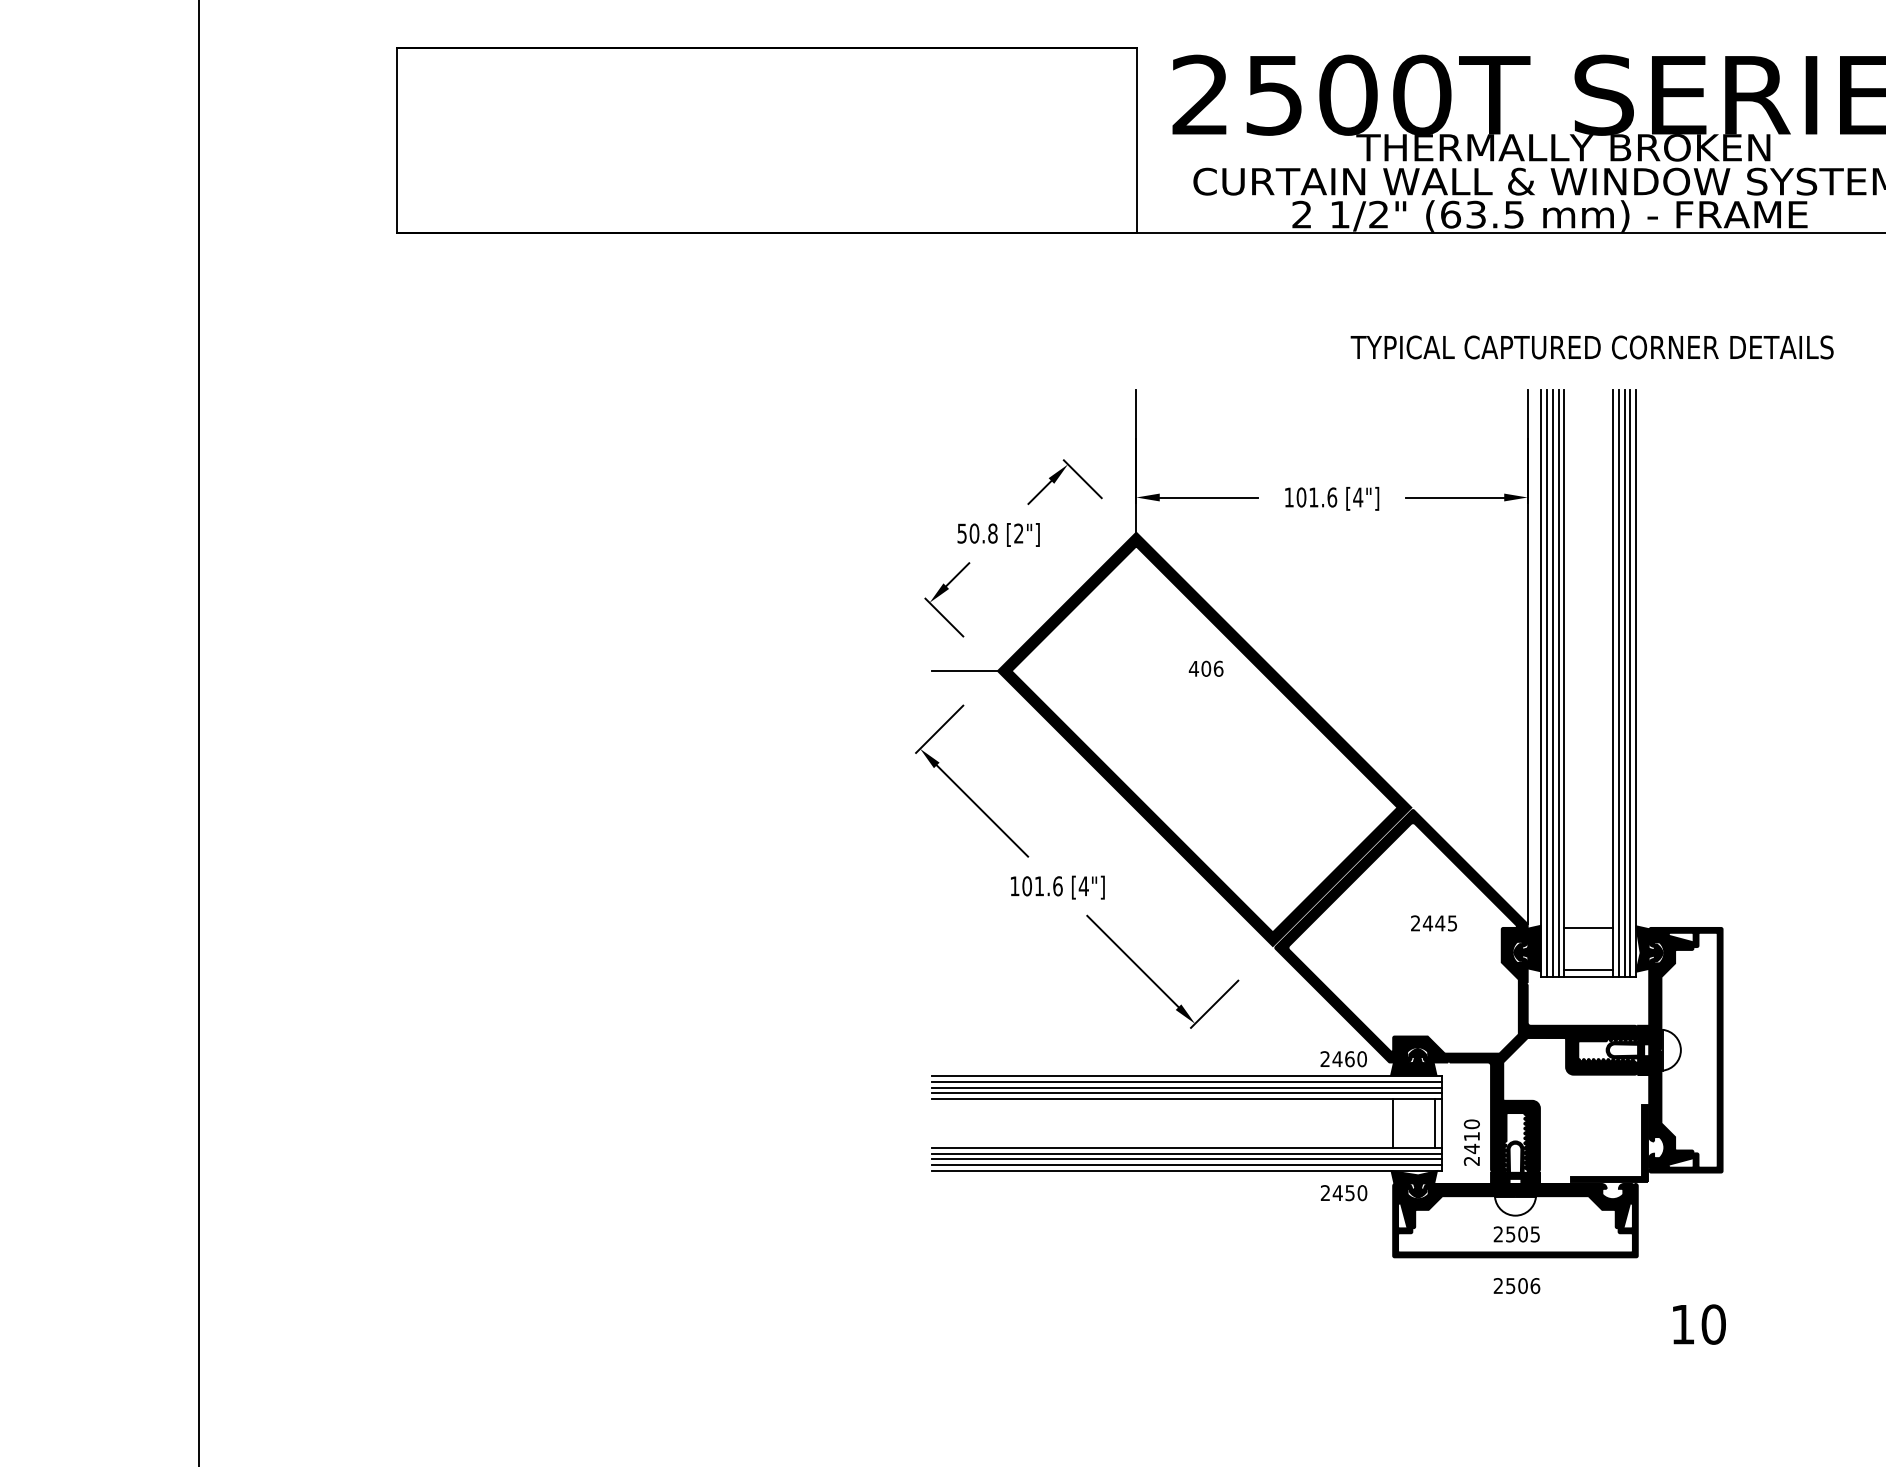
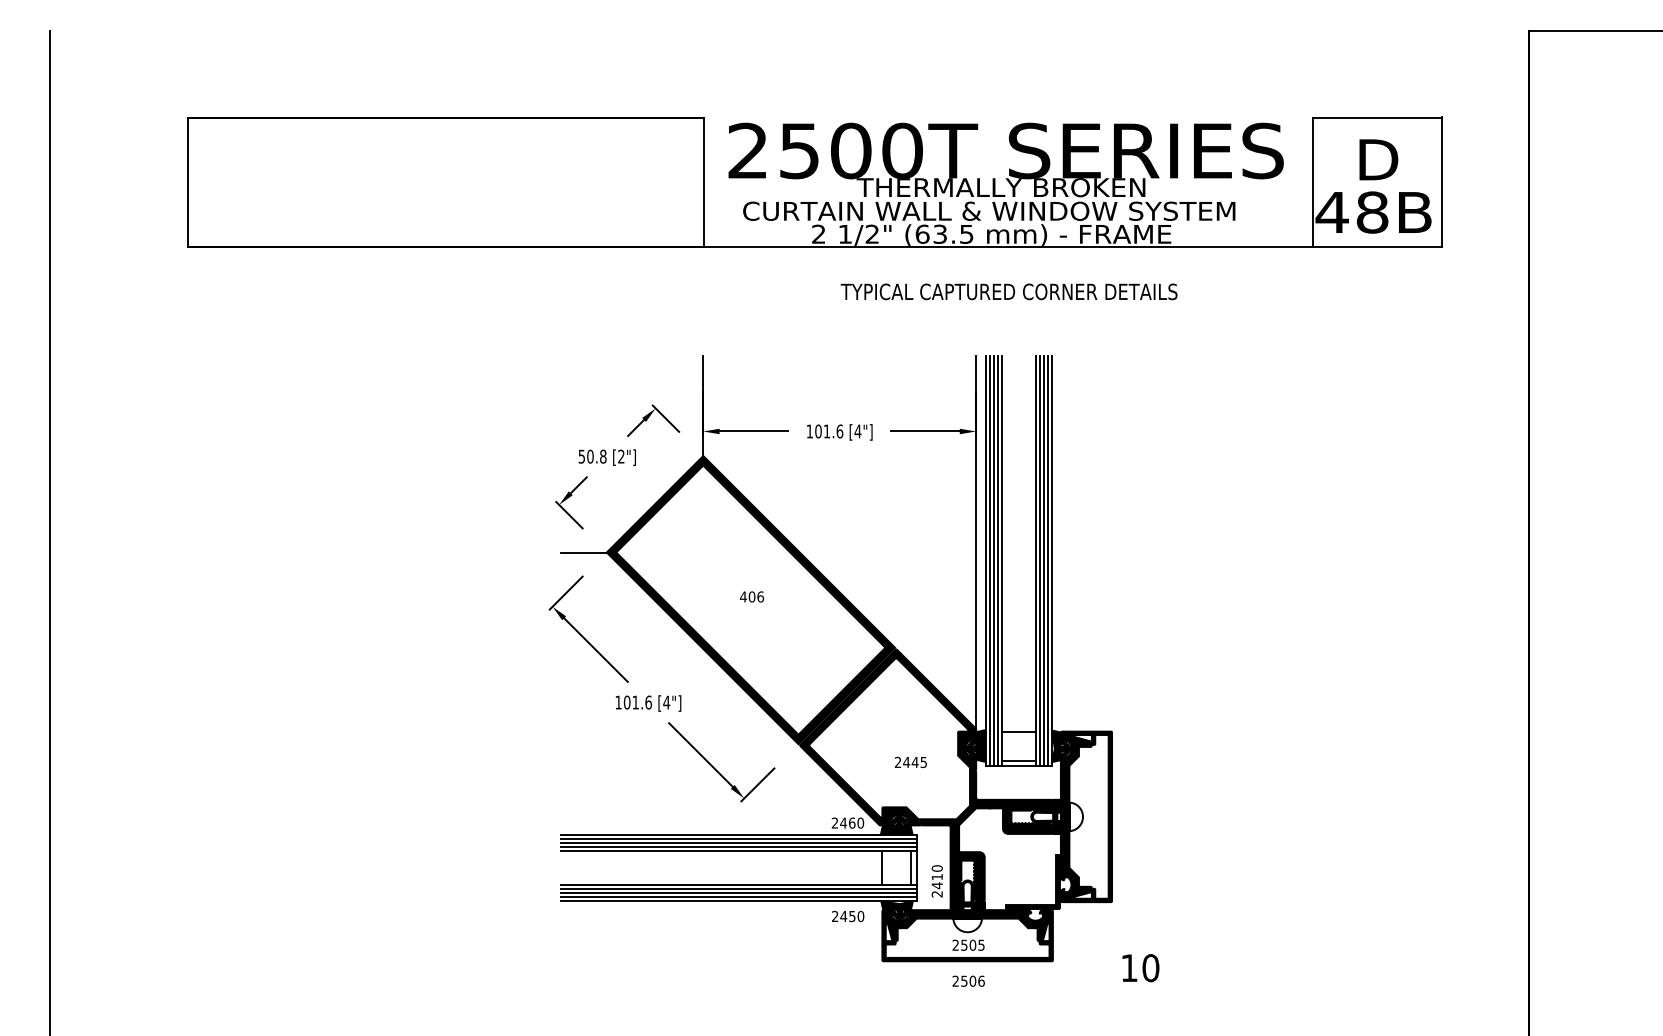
text: (1591, 346) -> (1008, 291), moved
text: (1205, 668) -> (751, 596), moved
text: (1433, 922) -> (910, 761), moved
text: (1698, 1325) -> (1140, 968), moved

